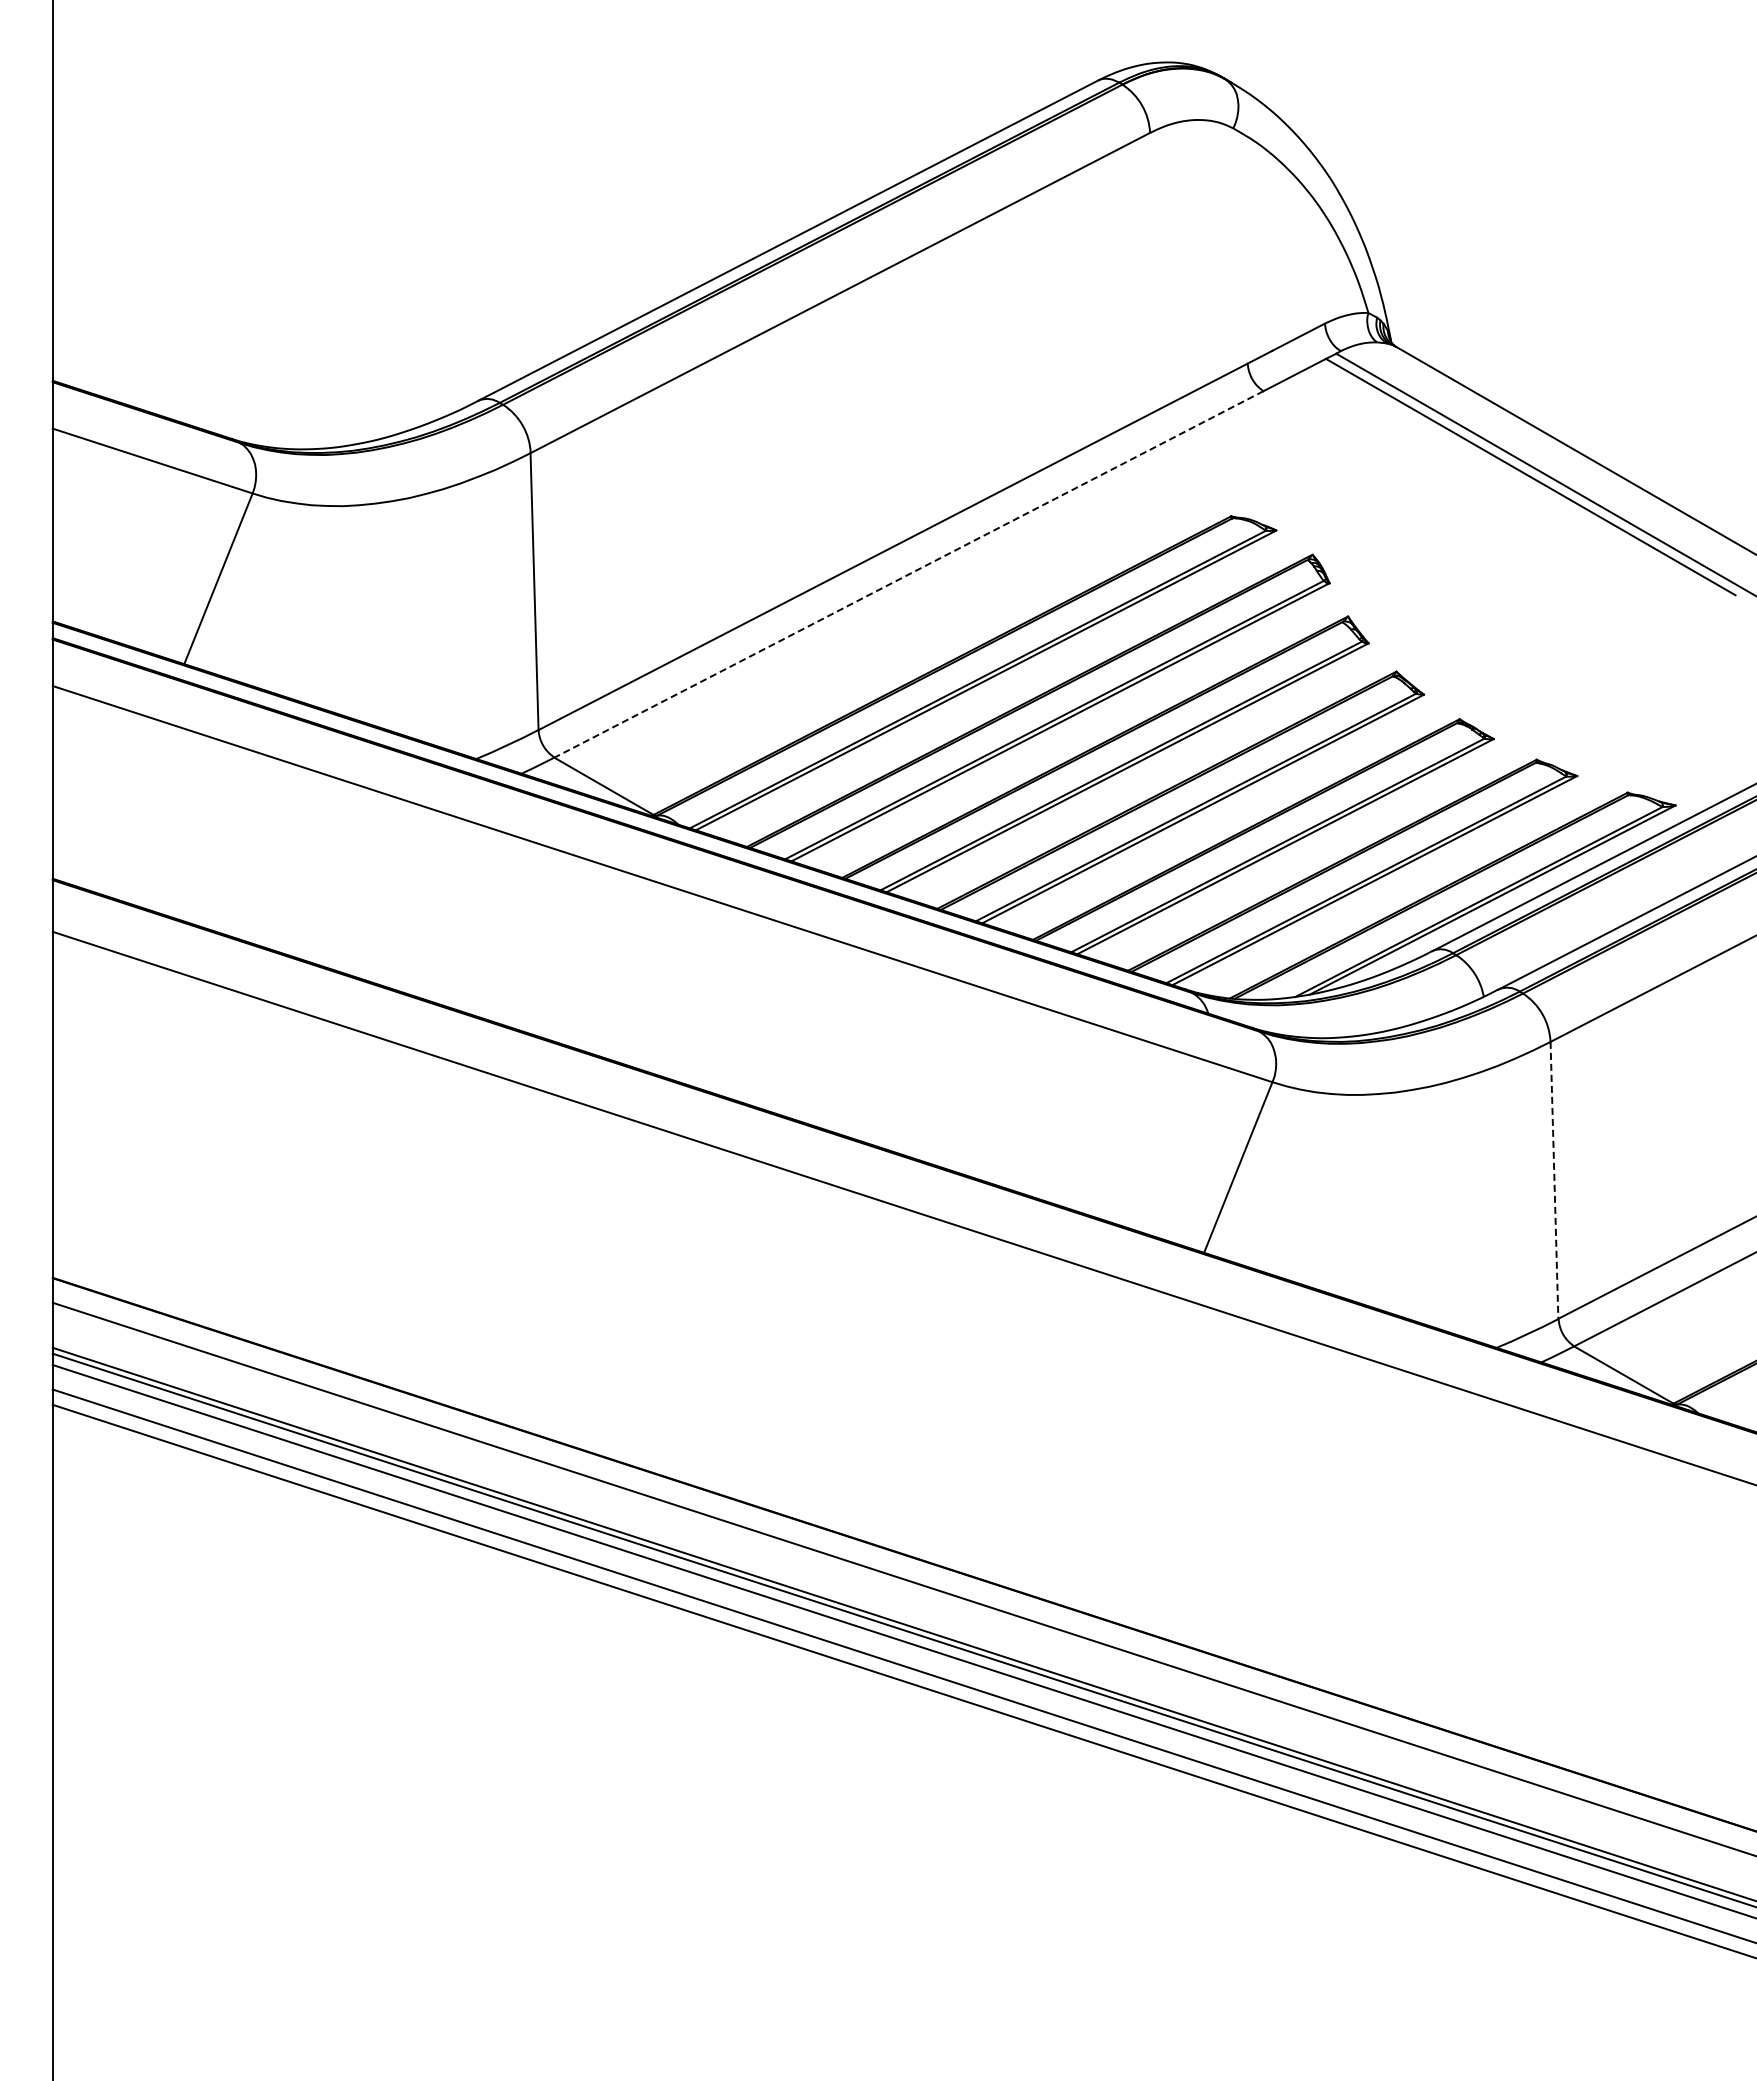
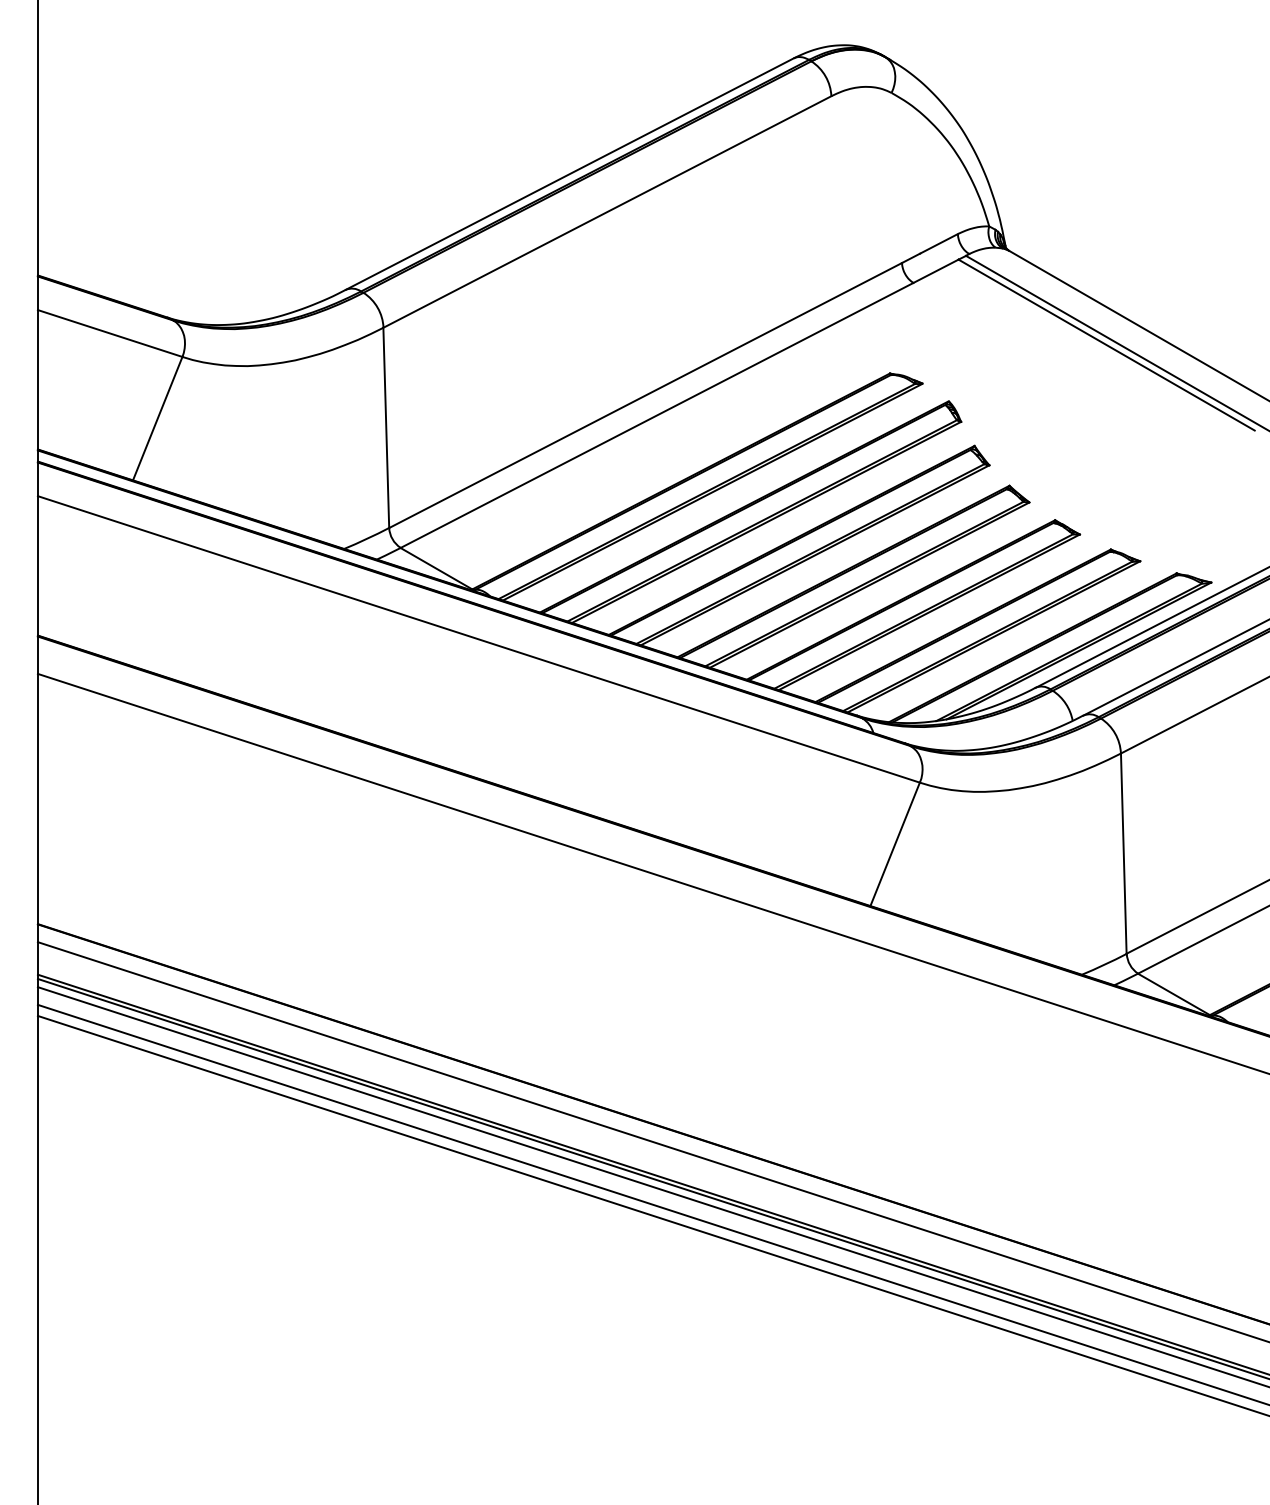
line: (908, 574) -> (656, 415), dashed -> solid
line: (1554, 1180) -> (1123, 853), dashed -> solid

